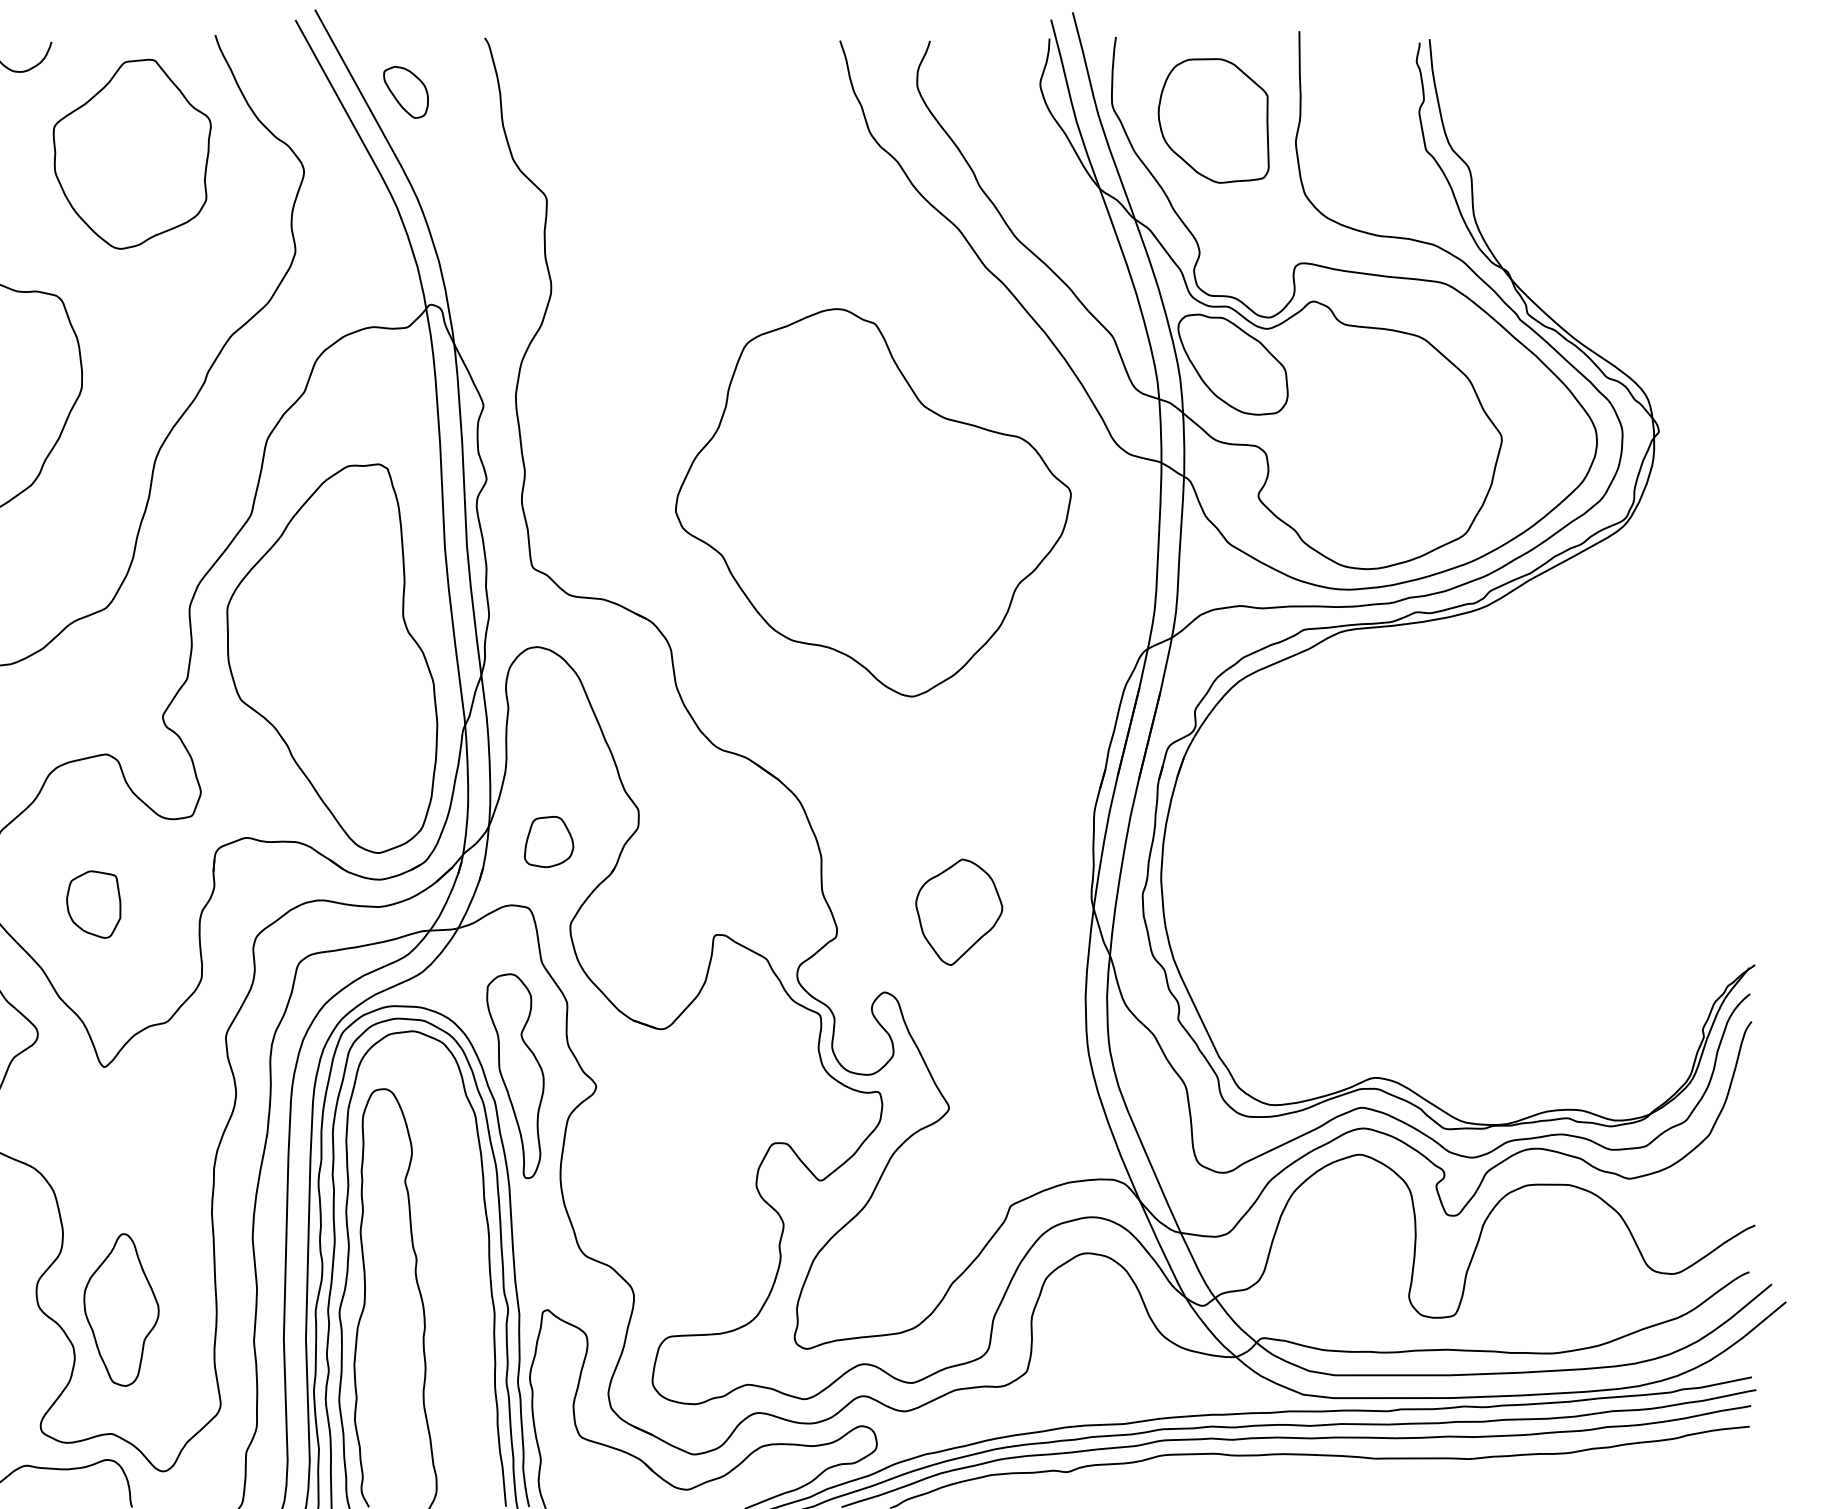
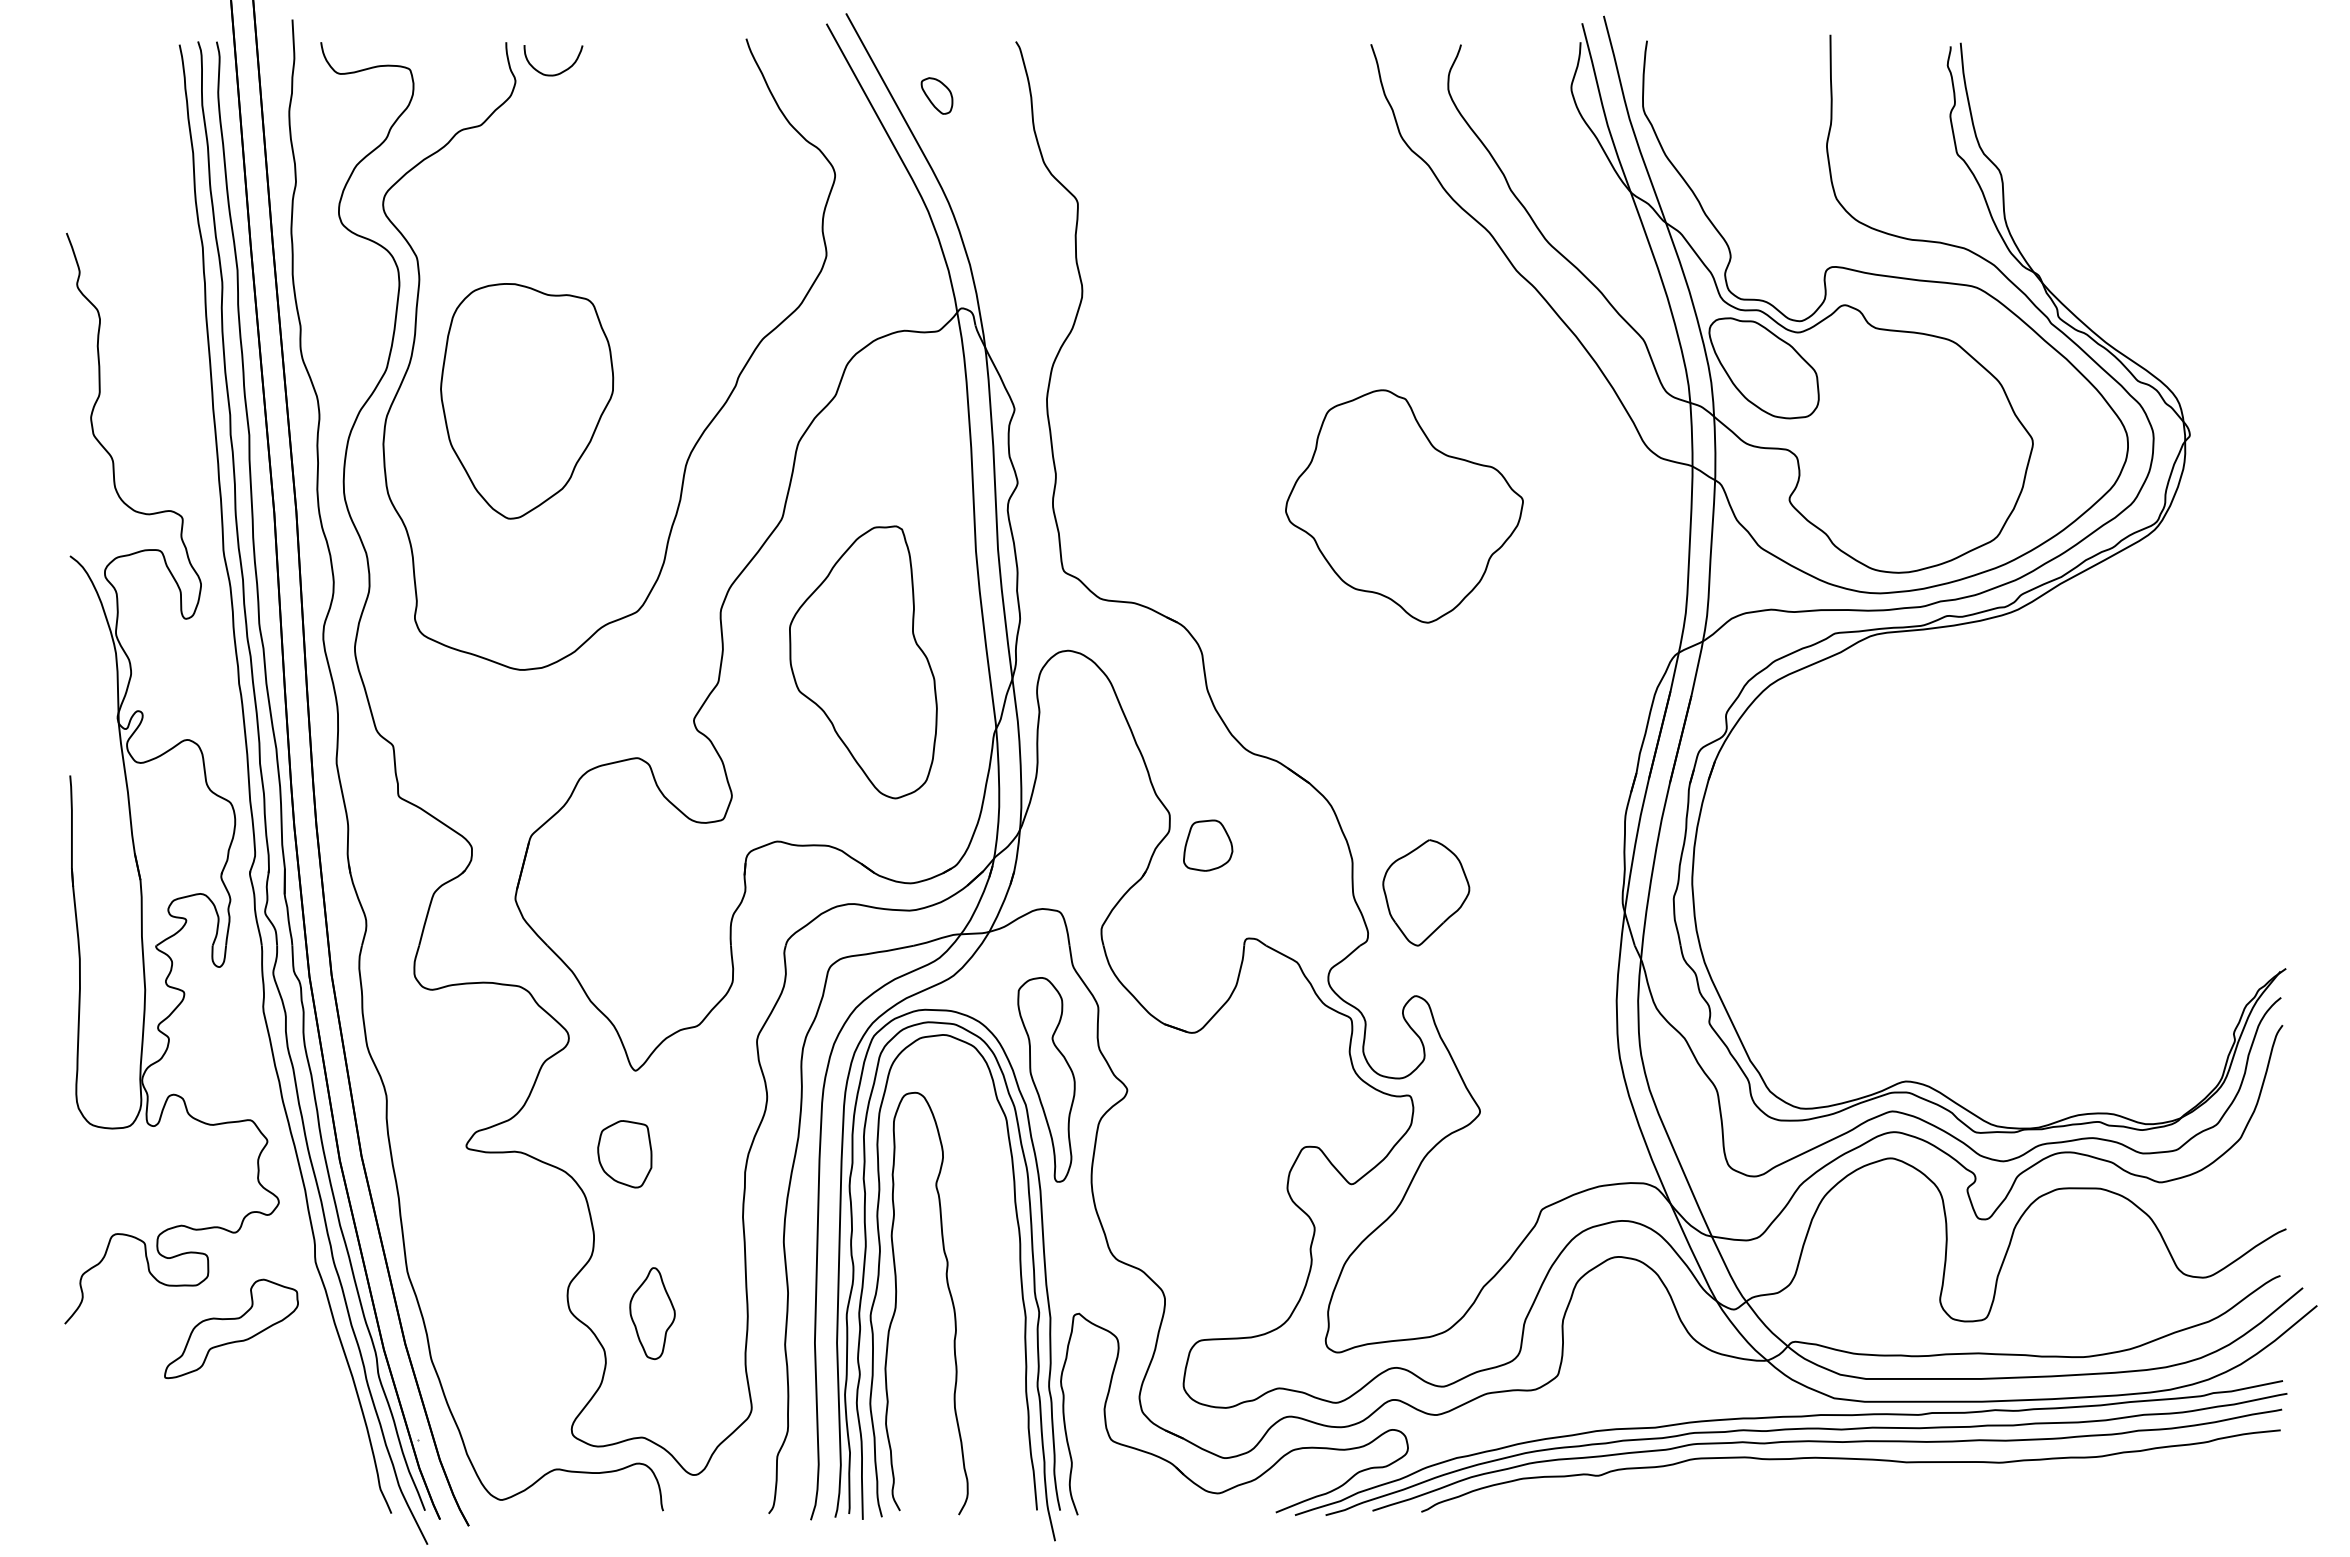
part: (405, 91) -> (936, 95), size x0.7
part: (1213, 120) -> (1744, 124), removed
part: (131, 153) -> (662, 157), removed
part: (873, 502) -> (1404, 506), size x0.6
part: (332, 658) -> (863, 662), size x0.7
part: (549, 841) -> (1208, 845), moved
part: (93, 904) -> (624, 1154), moved
part: (959, 911) -> (1426, 892), moved
part: (121, 1309) -> (652, 1313), size x0.6

